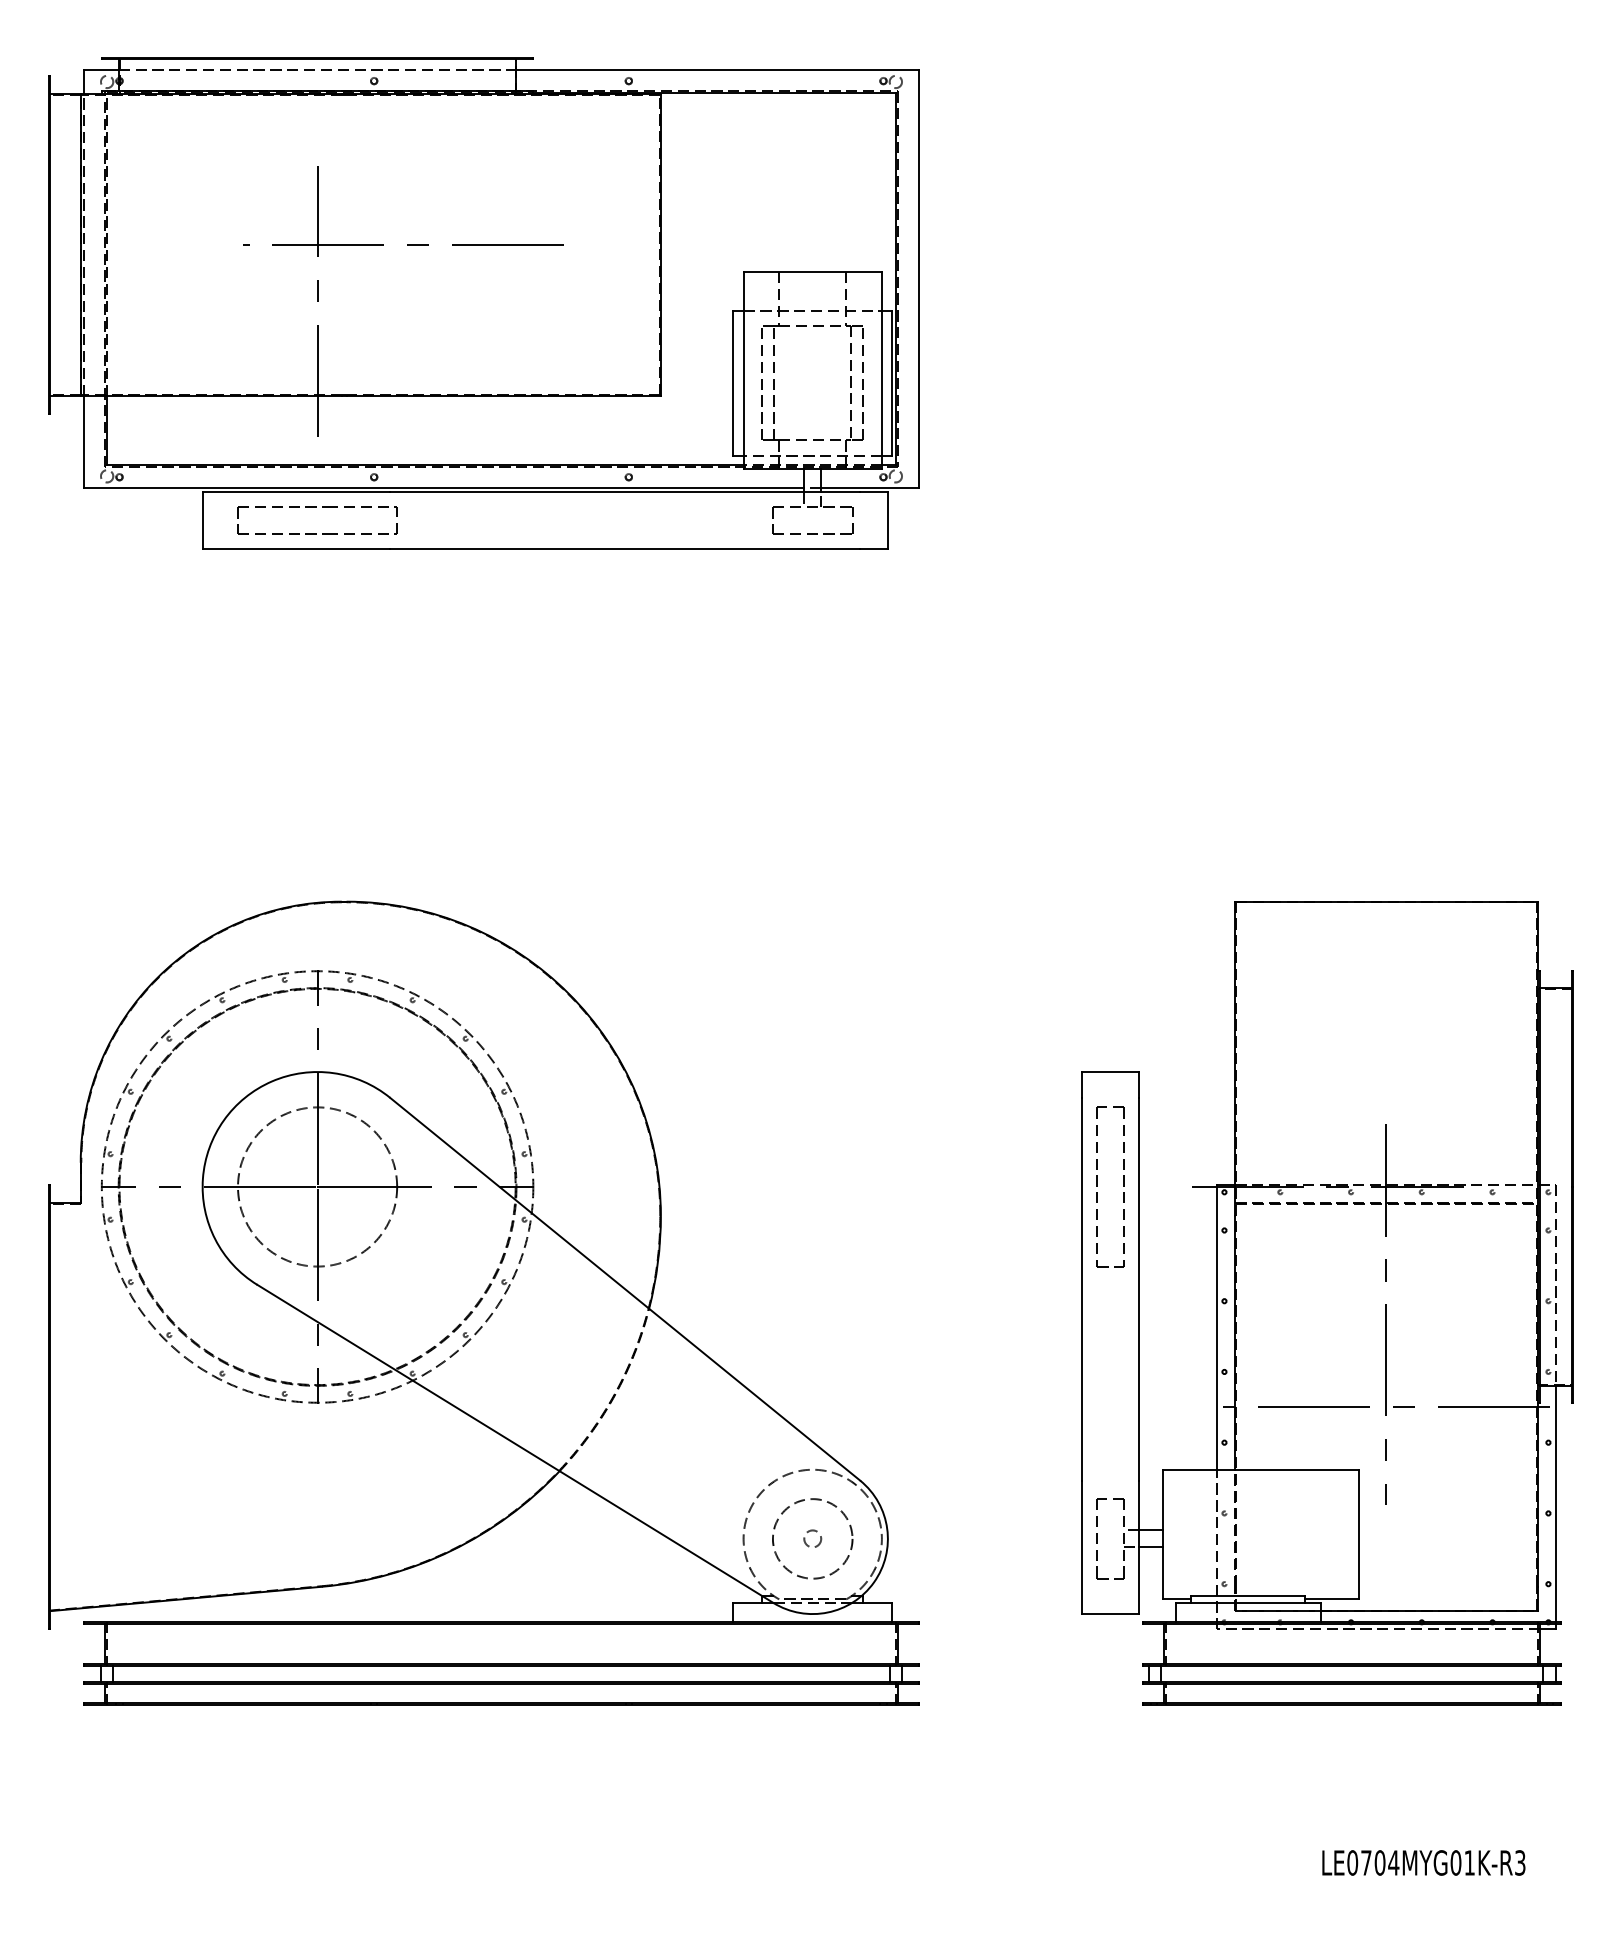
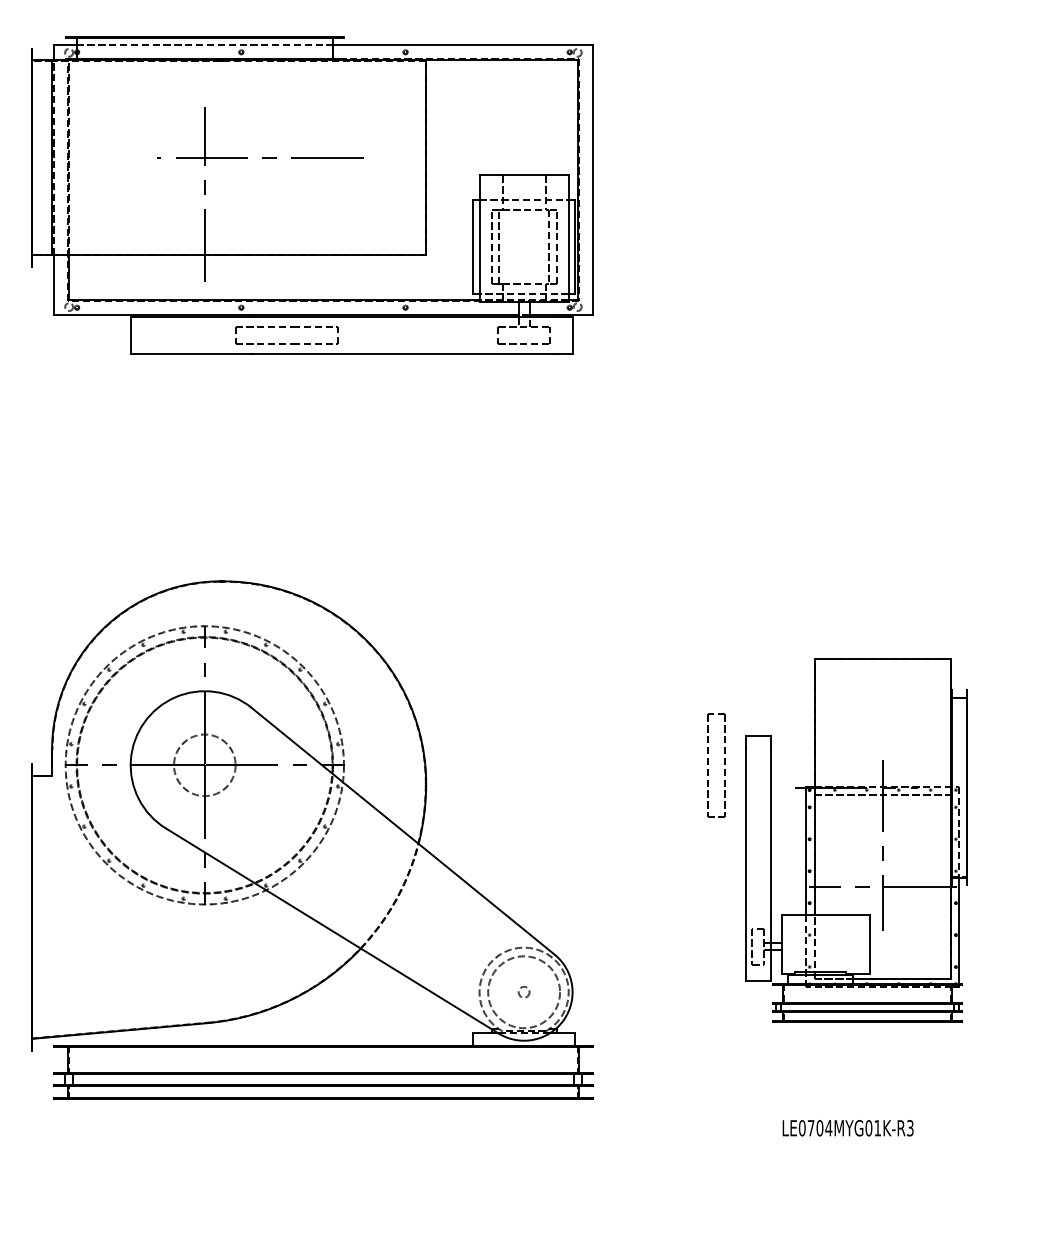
part: (315, 507) -> (285, 327), moved
circle: (317, 1187) -> (204, 765), size x0.6
part: (1328, 1301) -> (856, 839), size x0.7
circle: (811, 1537) -> (523, 991), size x1.4
text: (1422, 1863) -> (847, 1128), moved

